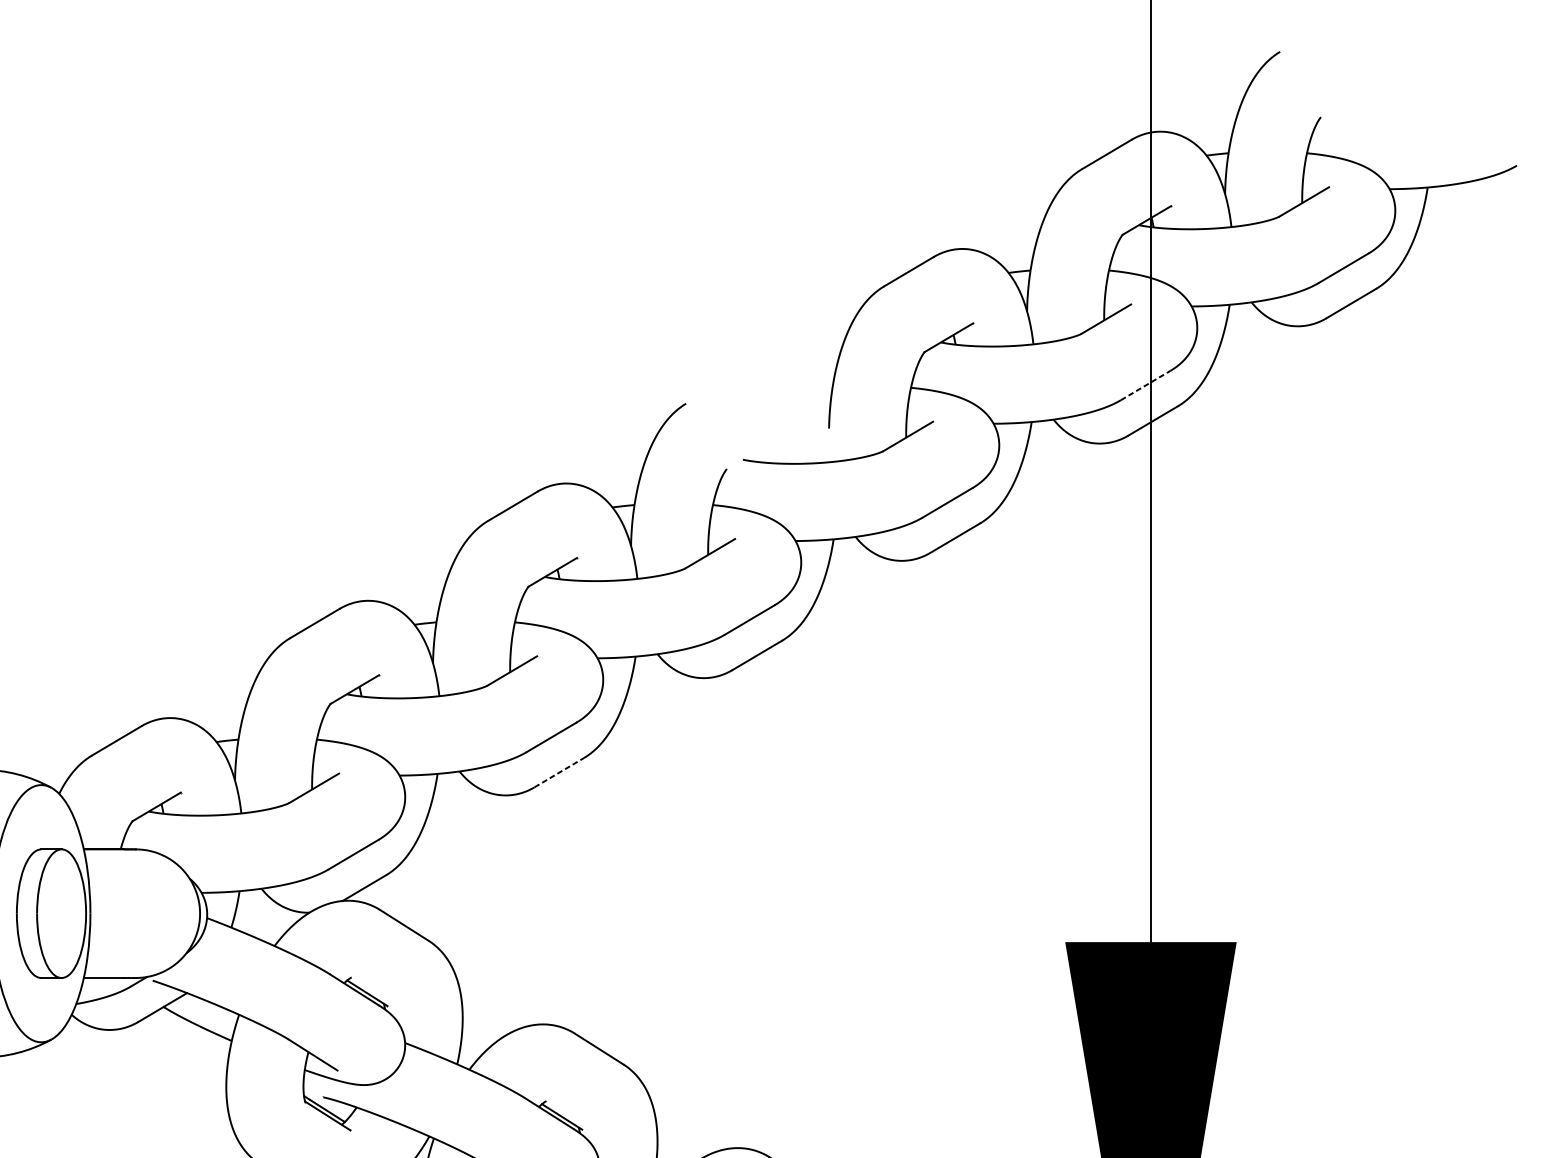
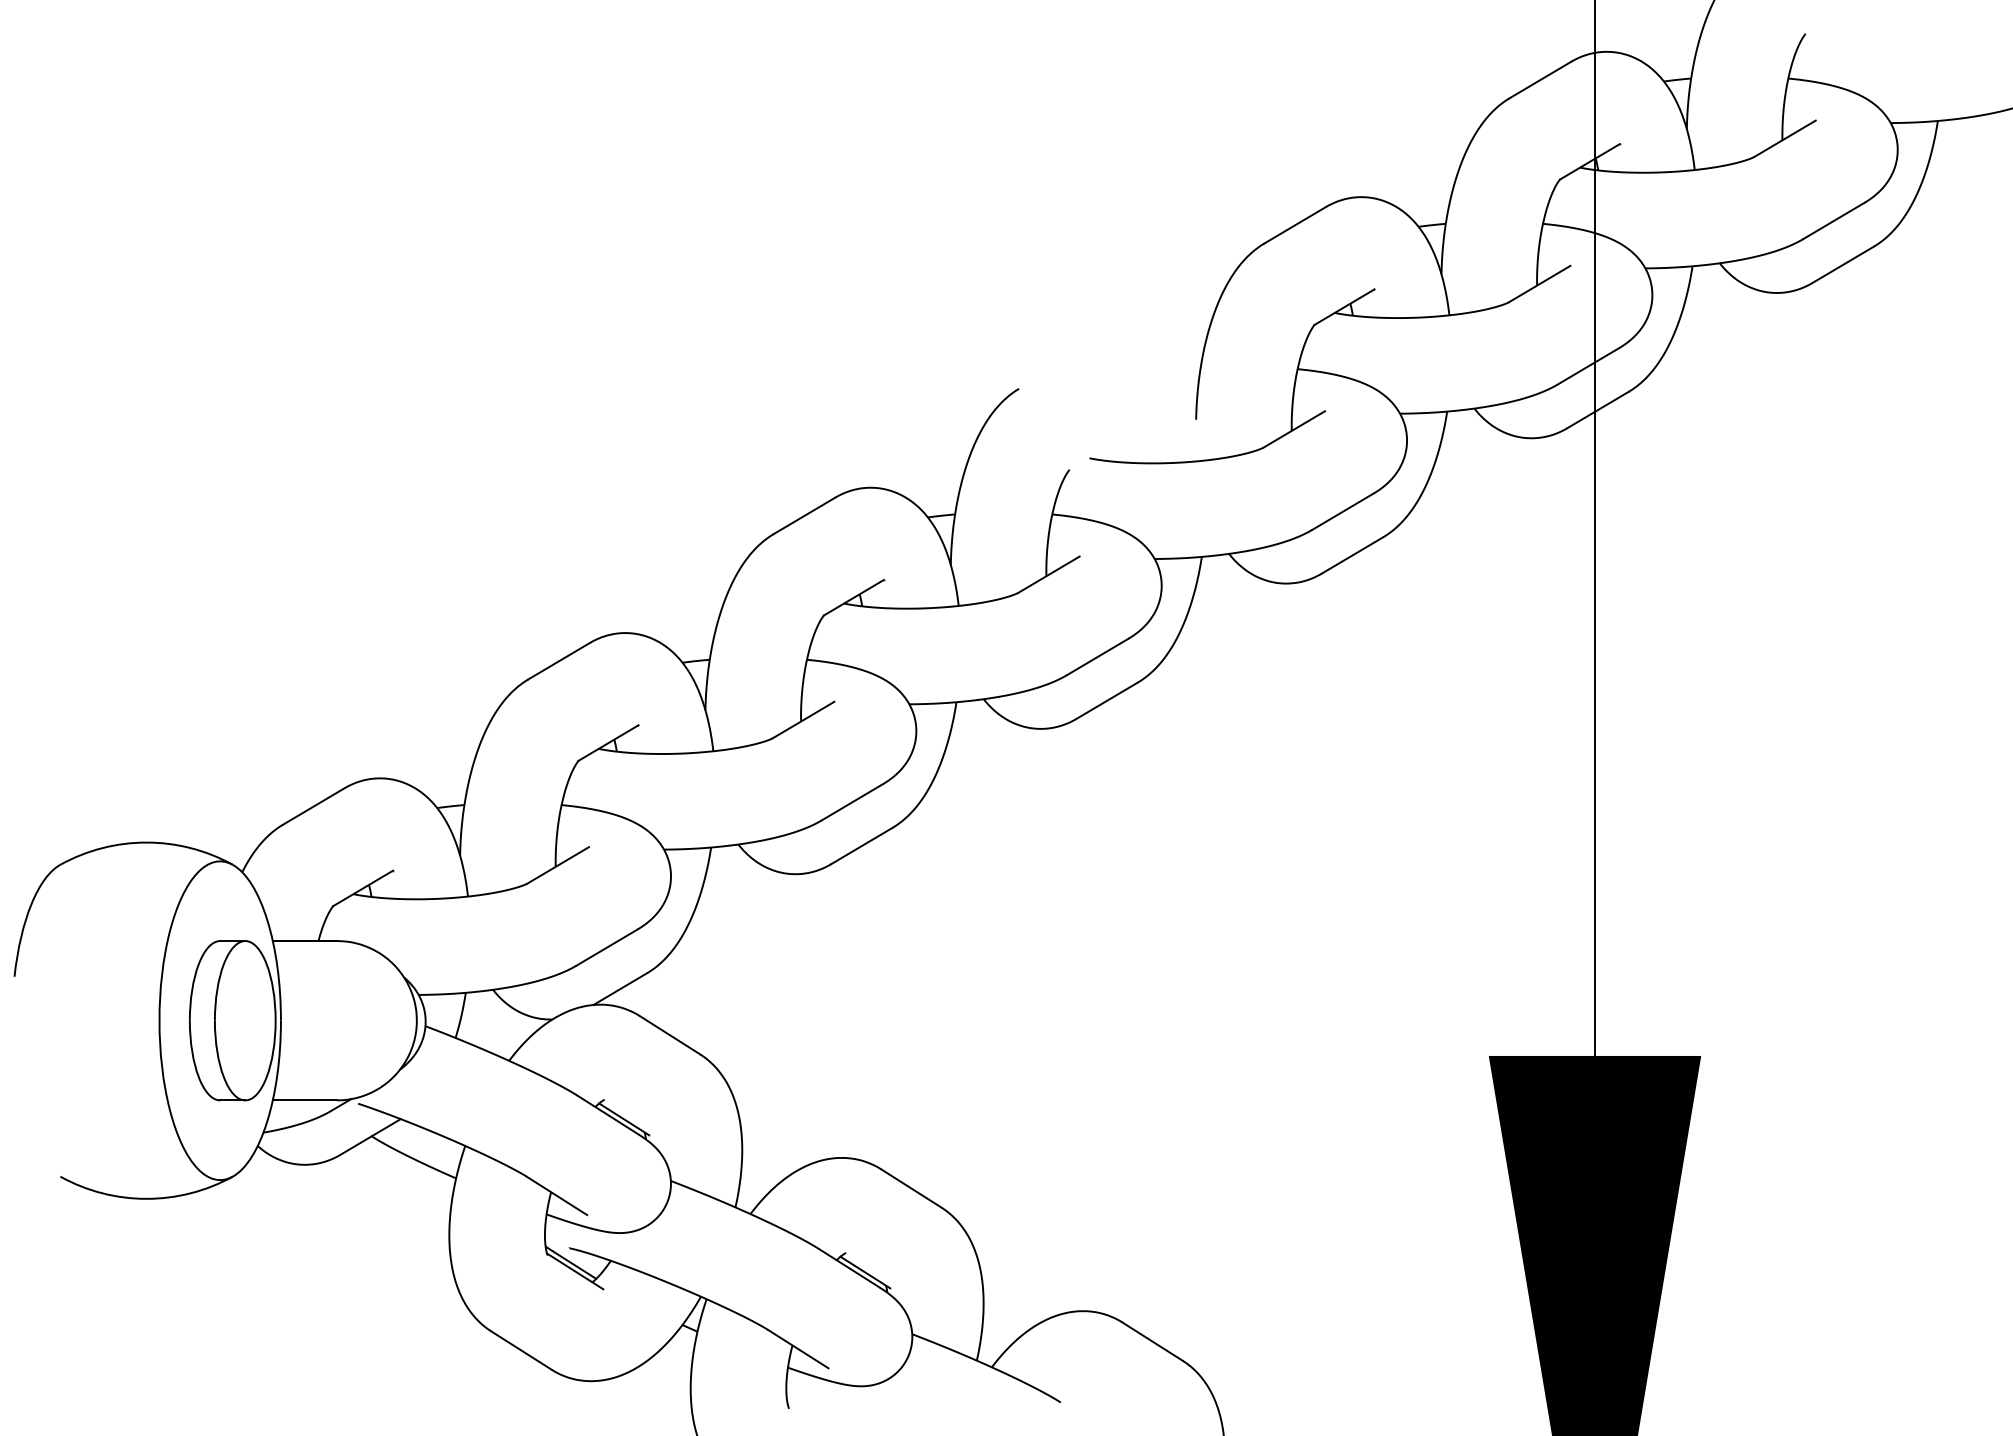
line: (1145, 385) -> (1588, 366), dashed -> solid
line: (558, 773) -> (861, 846), dashed -> solid

